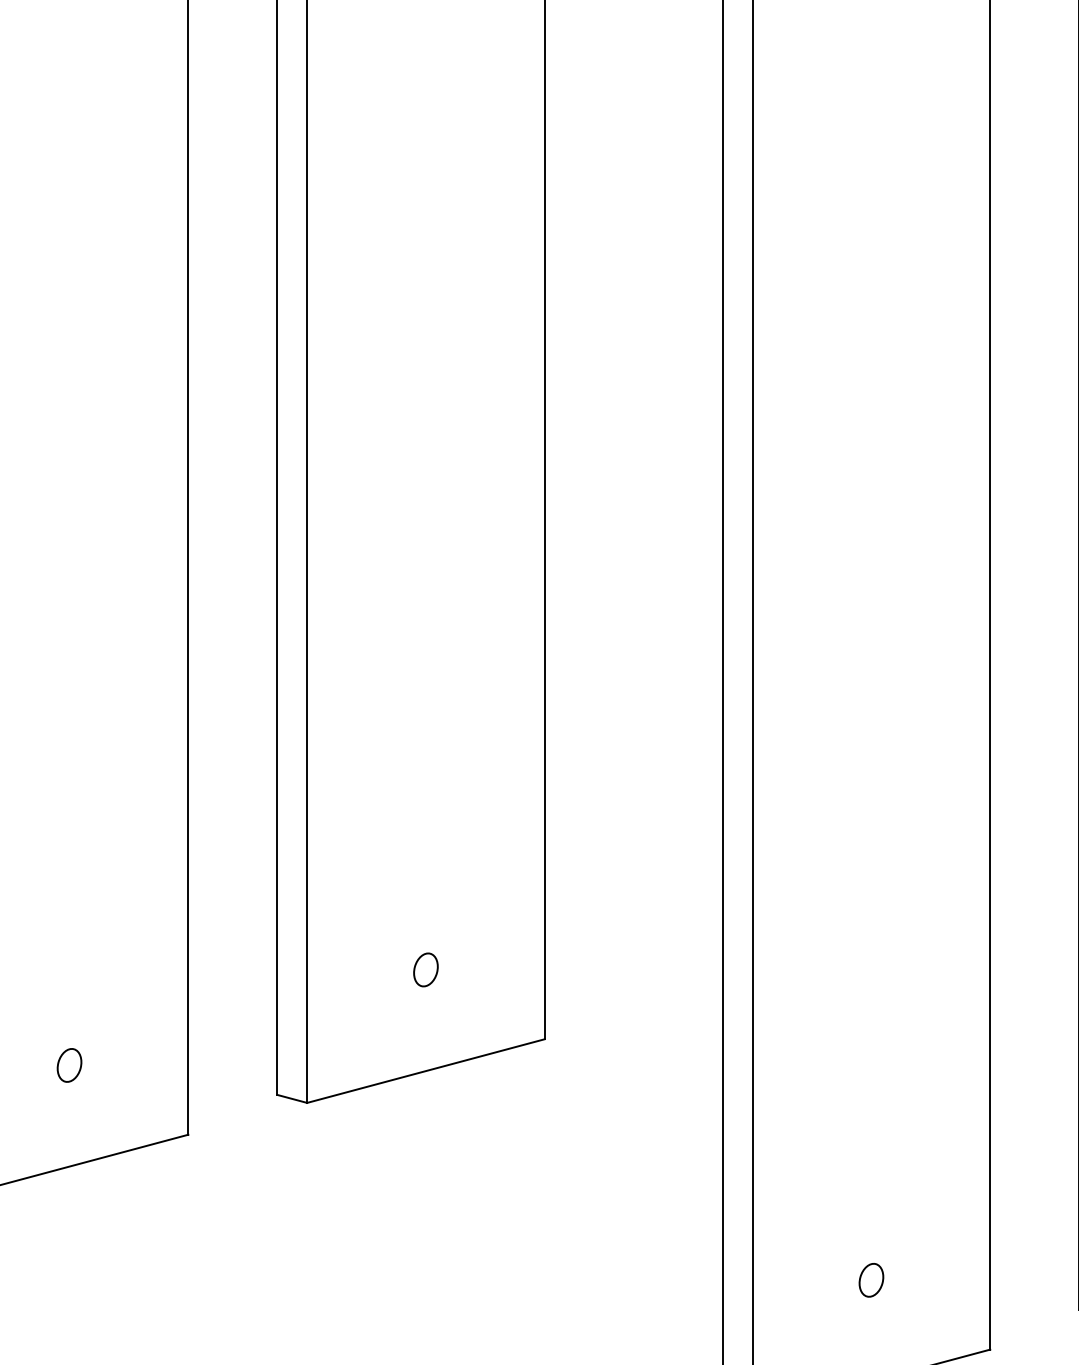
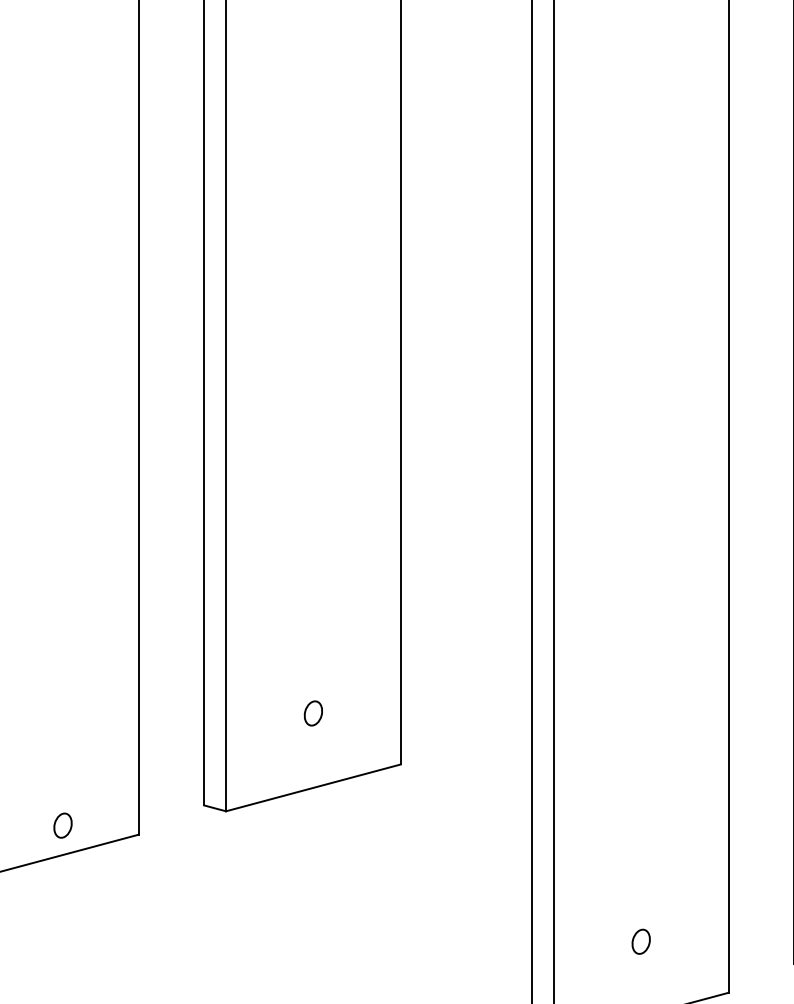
circle: (69, 1065) -> (62, 825), moved

